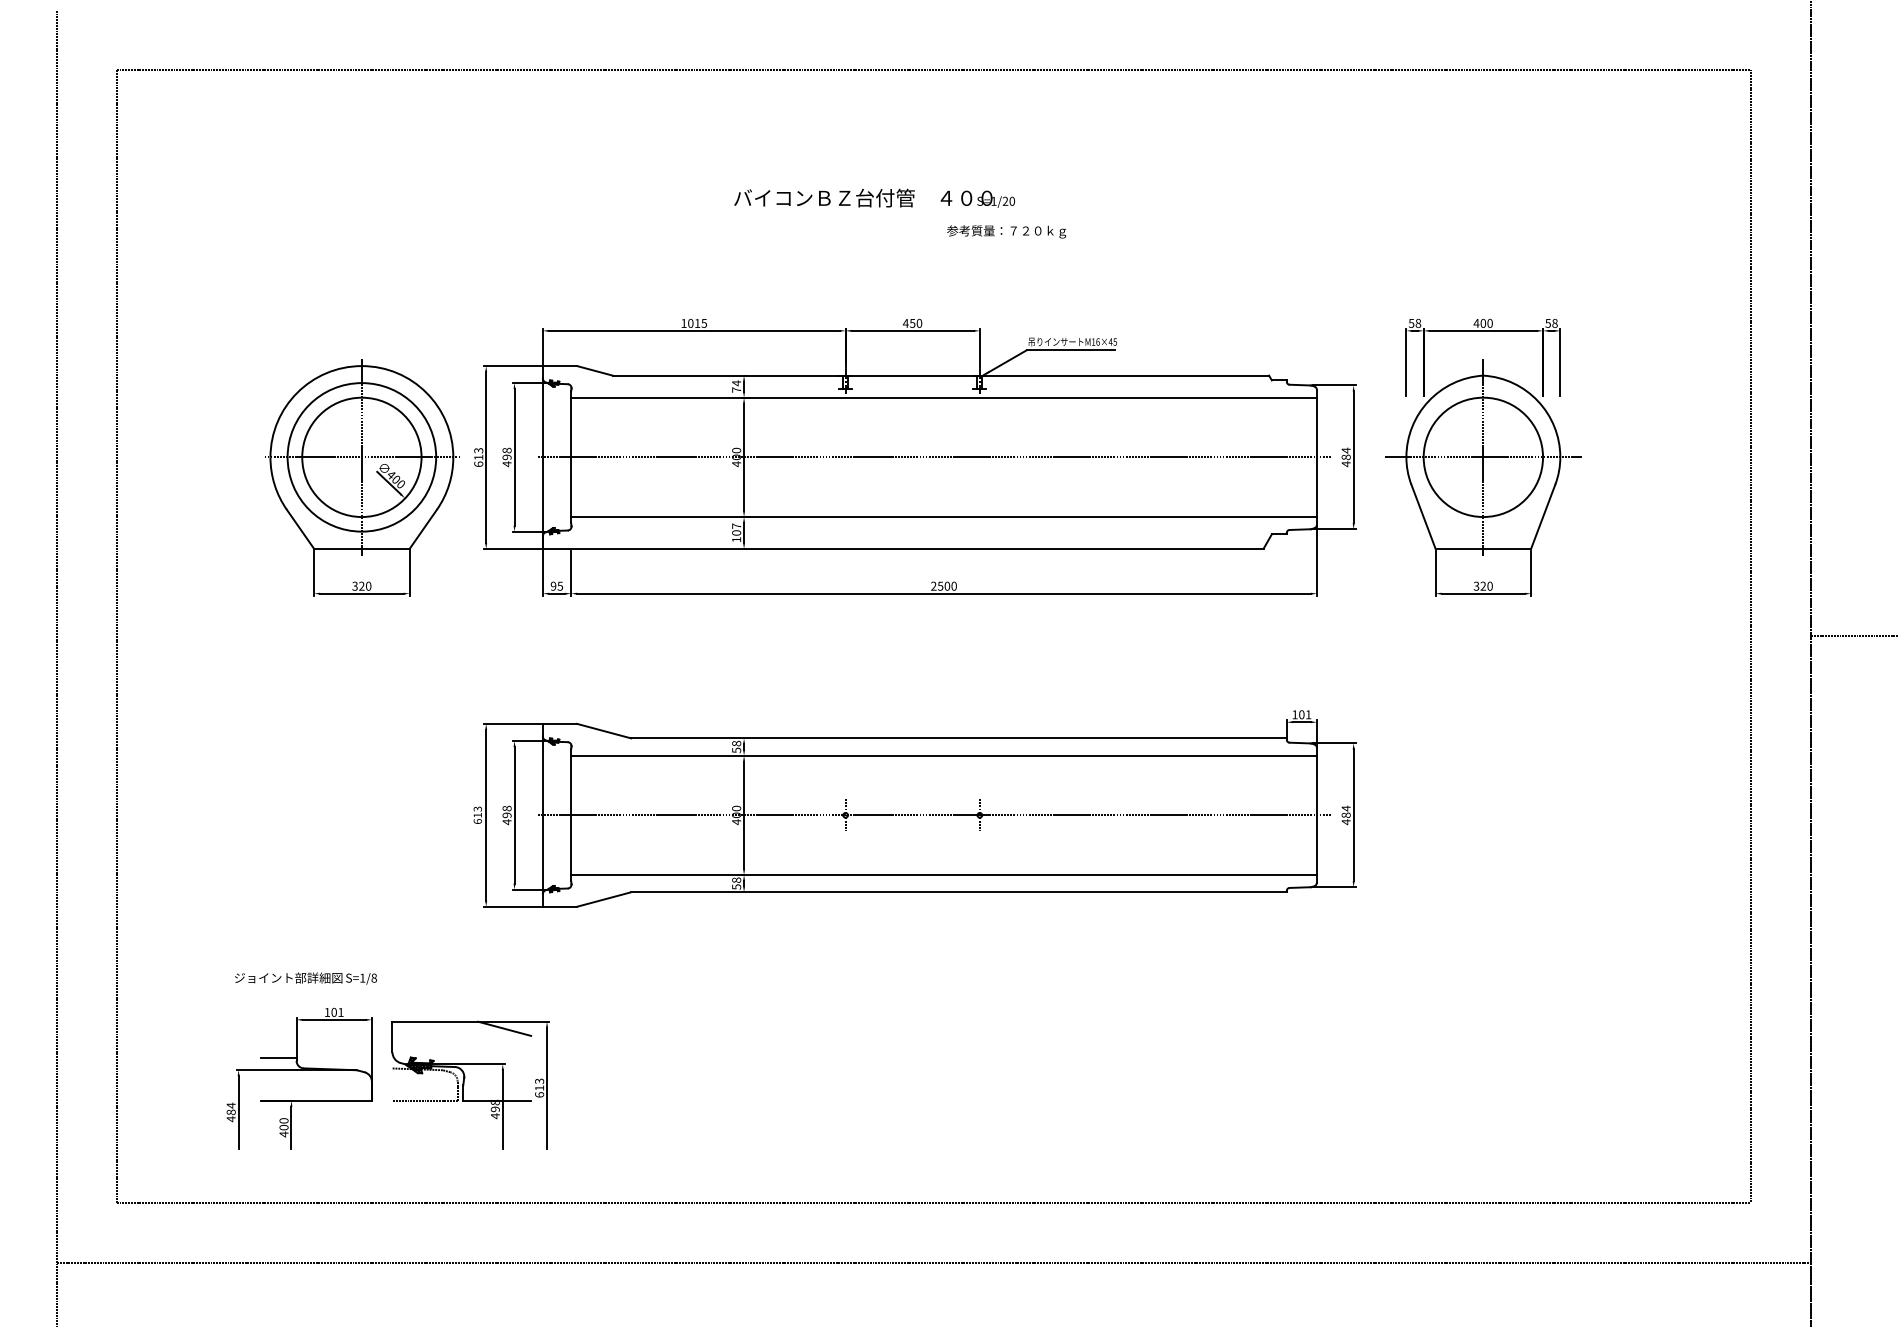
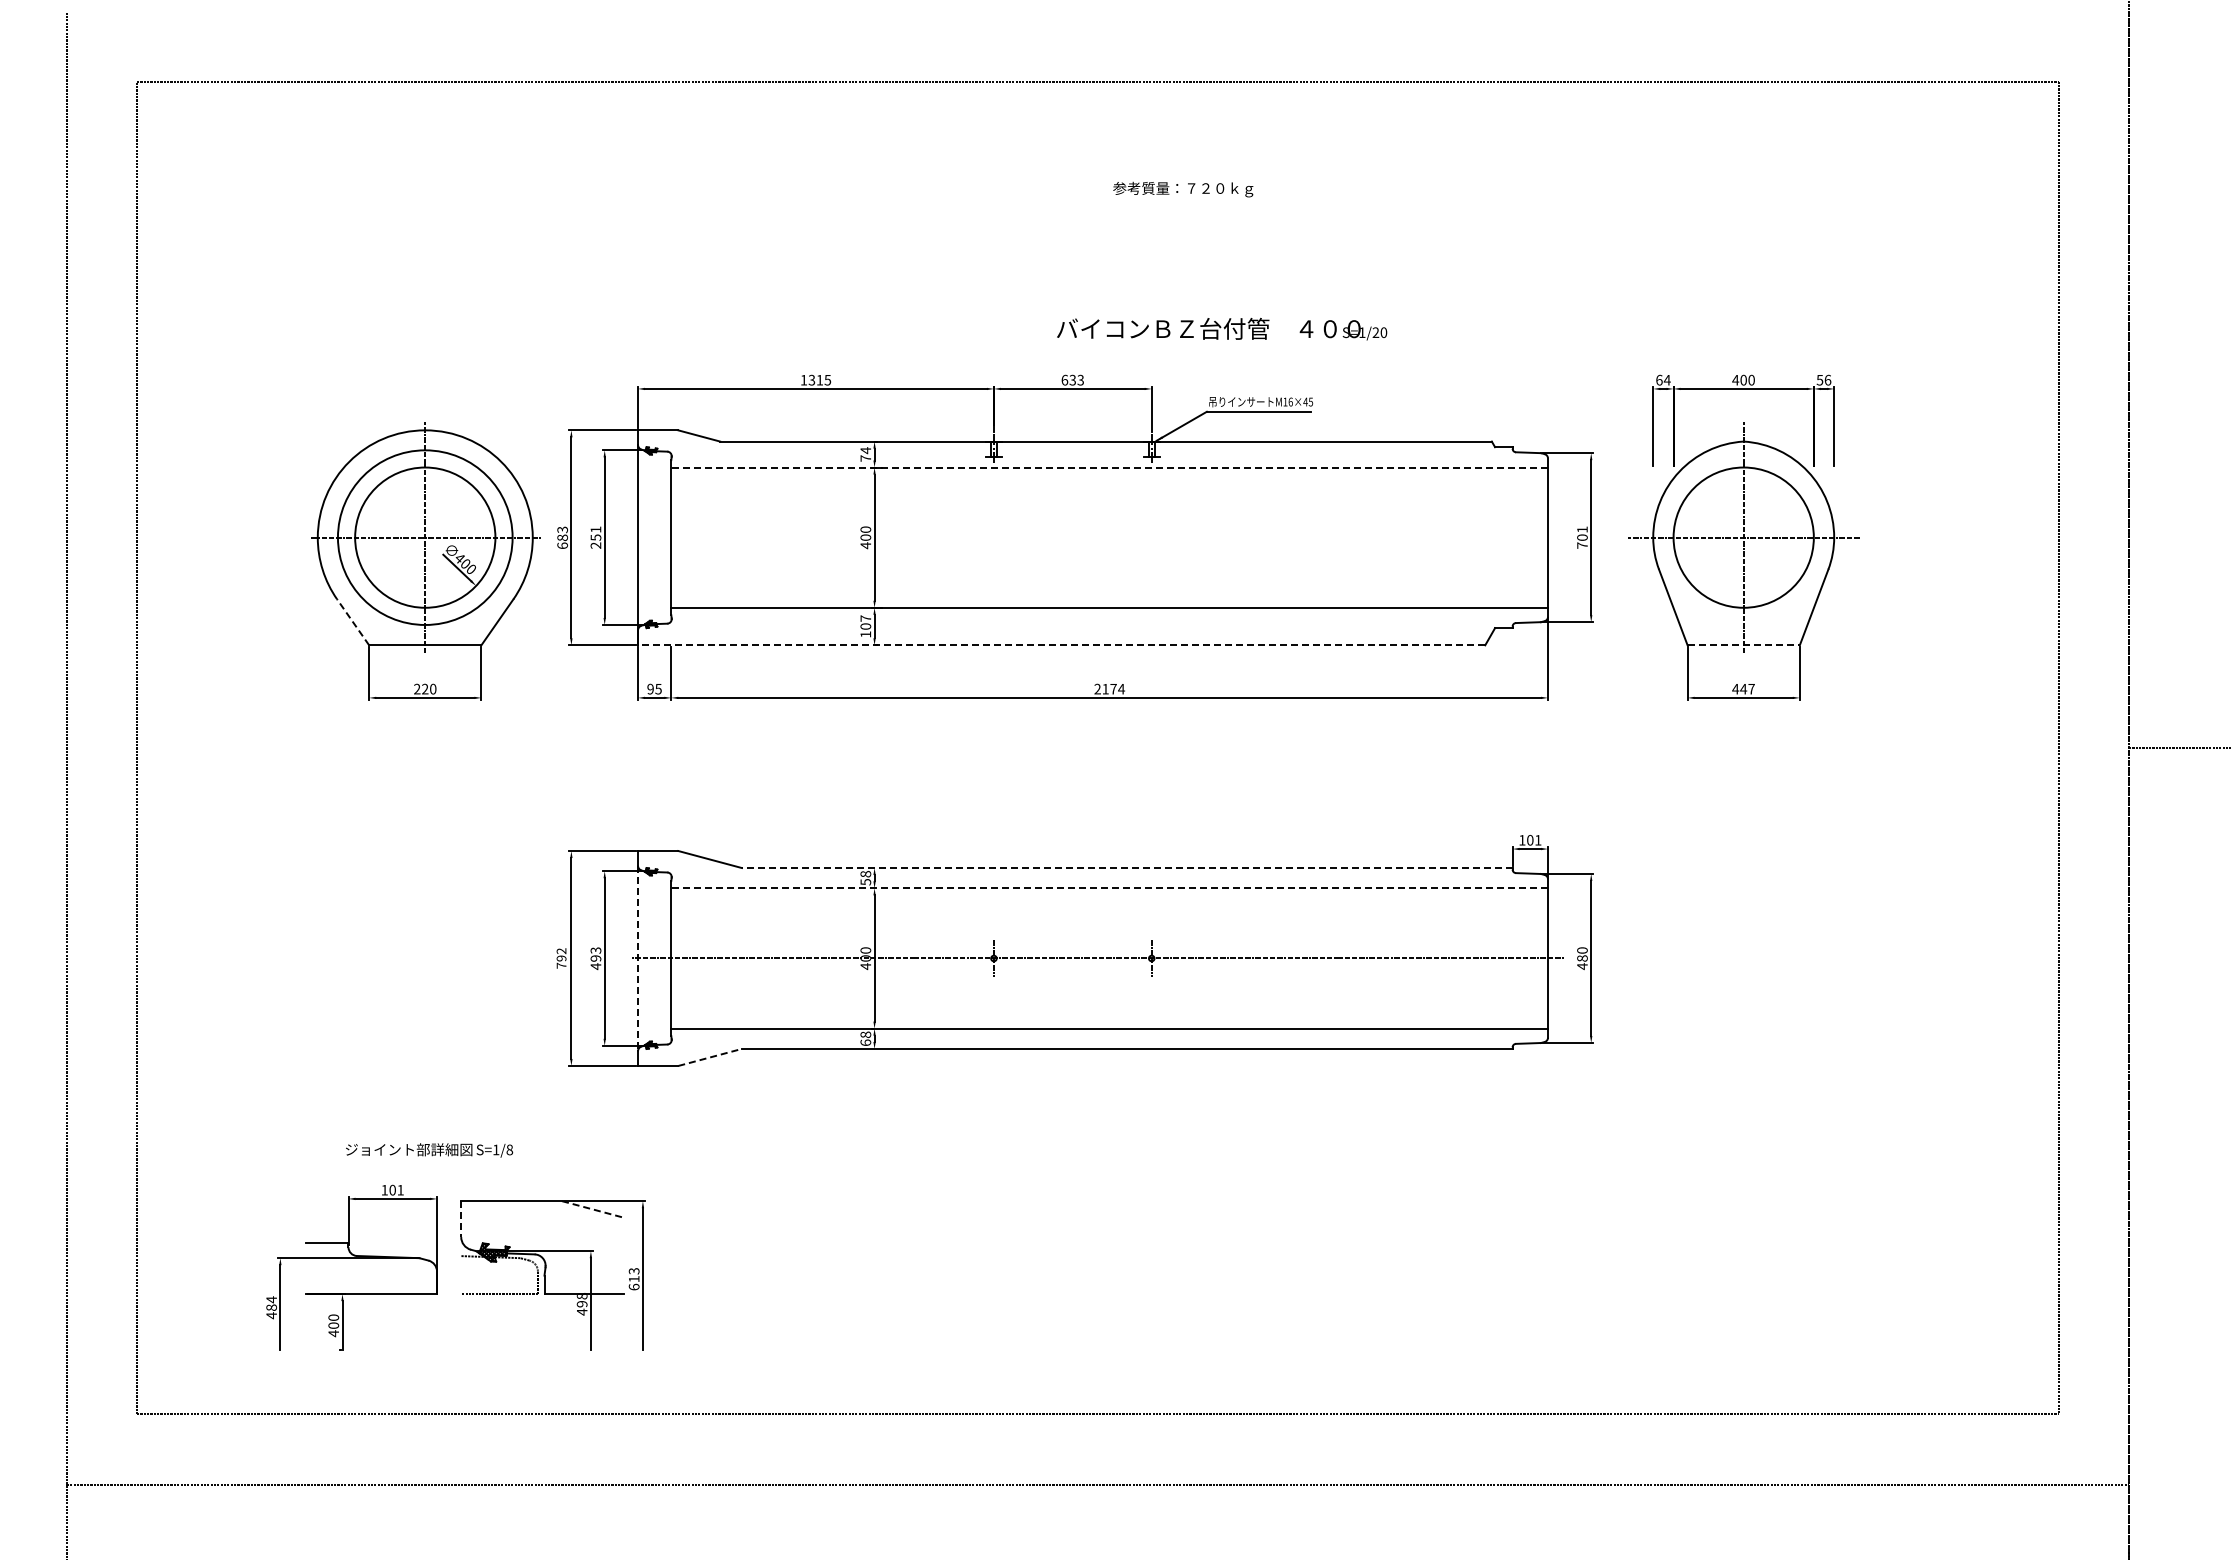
text: (874, 198) -> (1222, 329), moved
text: (1006, 231) -> (1183, 189), moved
text: (912, 322) -> (1072, 379), 450 -> 633
text: (1415, 322) -> (1663, 379), 58 -> 64
text: (1554, 322) -> (1827, 379), 58 -> 56
text: (690, 323) -> (811, 380), 1015 -> 1315
line: (943, 397) -> (1109, 467), solid -> dashed
text: (478, 457) -> (562, 537), 613 -> 683
text: (506, 457) -> (595, 537), 498 -> 251
line: (933, 457) -> (1097, 537), removed
text: (1346, 457) -> (1582, 537), 484 -> 701
line: (299, 528) -> (352, 621), solid -> dashed
line: (903, 549) -> (1061, 645), solid -> dashed
line: (1484, 549) -> (1744, 645), solid -> dashed
text: (947, 585) -> (1113, 688), 2500 -> 2174
text: (1483, 585) -> (1743, 688), 320 -> 447
text: (355, 586) -> (417, 689), 320 -> 220
line: (958, 738) -> (1126, 868), solid -> dashed
line: (943, 755) -> (1109, 888), solid -> dashed
text: (506, 808) -> (595, 950), 498 -> 493
text: (1346, 808) -> (1582, 950), 484 -> 480
text: (477, 815) -> (561, 958), 613 -> 792
line: (542, 815) -> (637, 958), solid -> dashed
text: (736, 886) -> (865, 1042), 58 -> 68
line: (604, 899) -> (710, 1057), solid -> dashed
text: (305, 978) -> (429, 1150), moved
line: (504, 1028) -> (593, 1209), solid -> dashed
line: (392, 1037) -> (461, 1219), solid -> dashed

